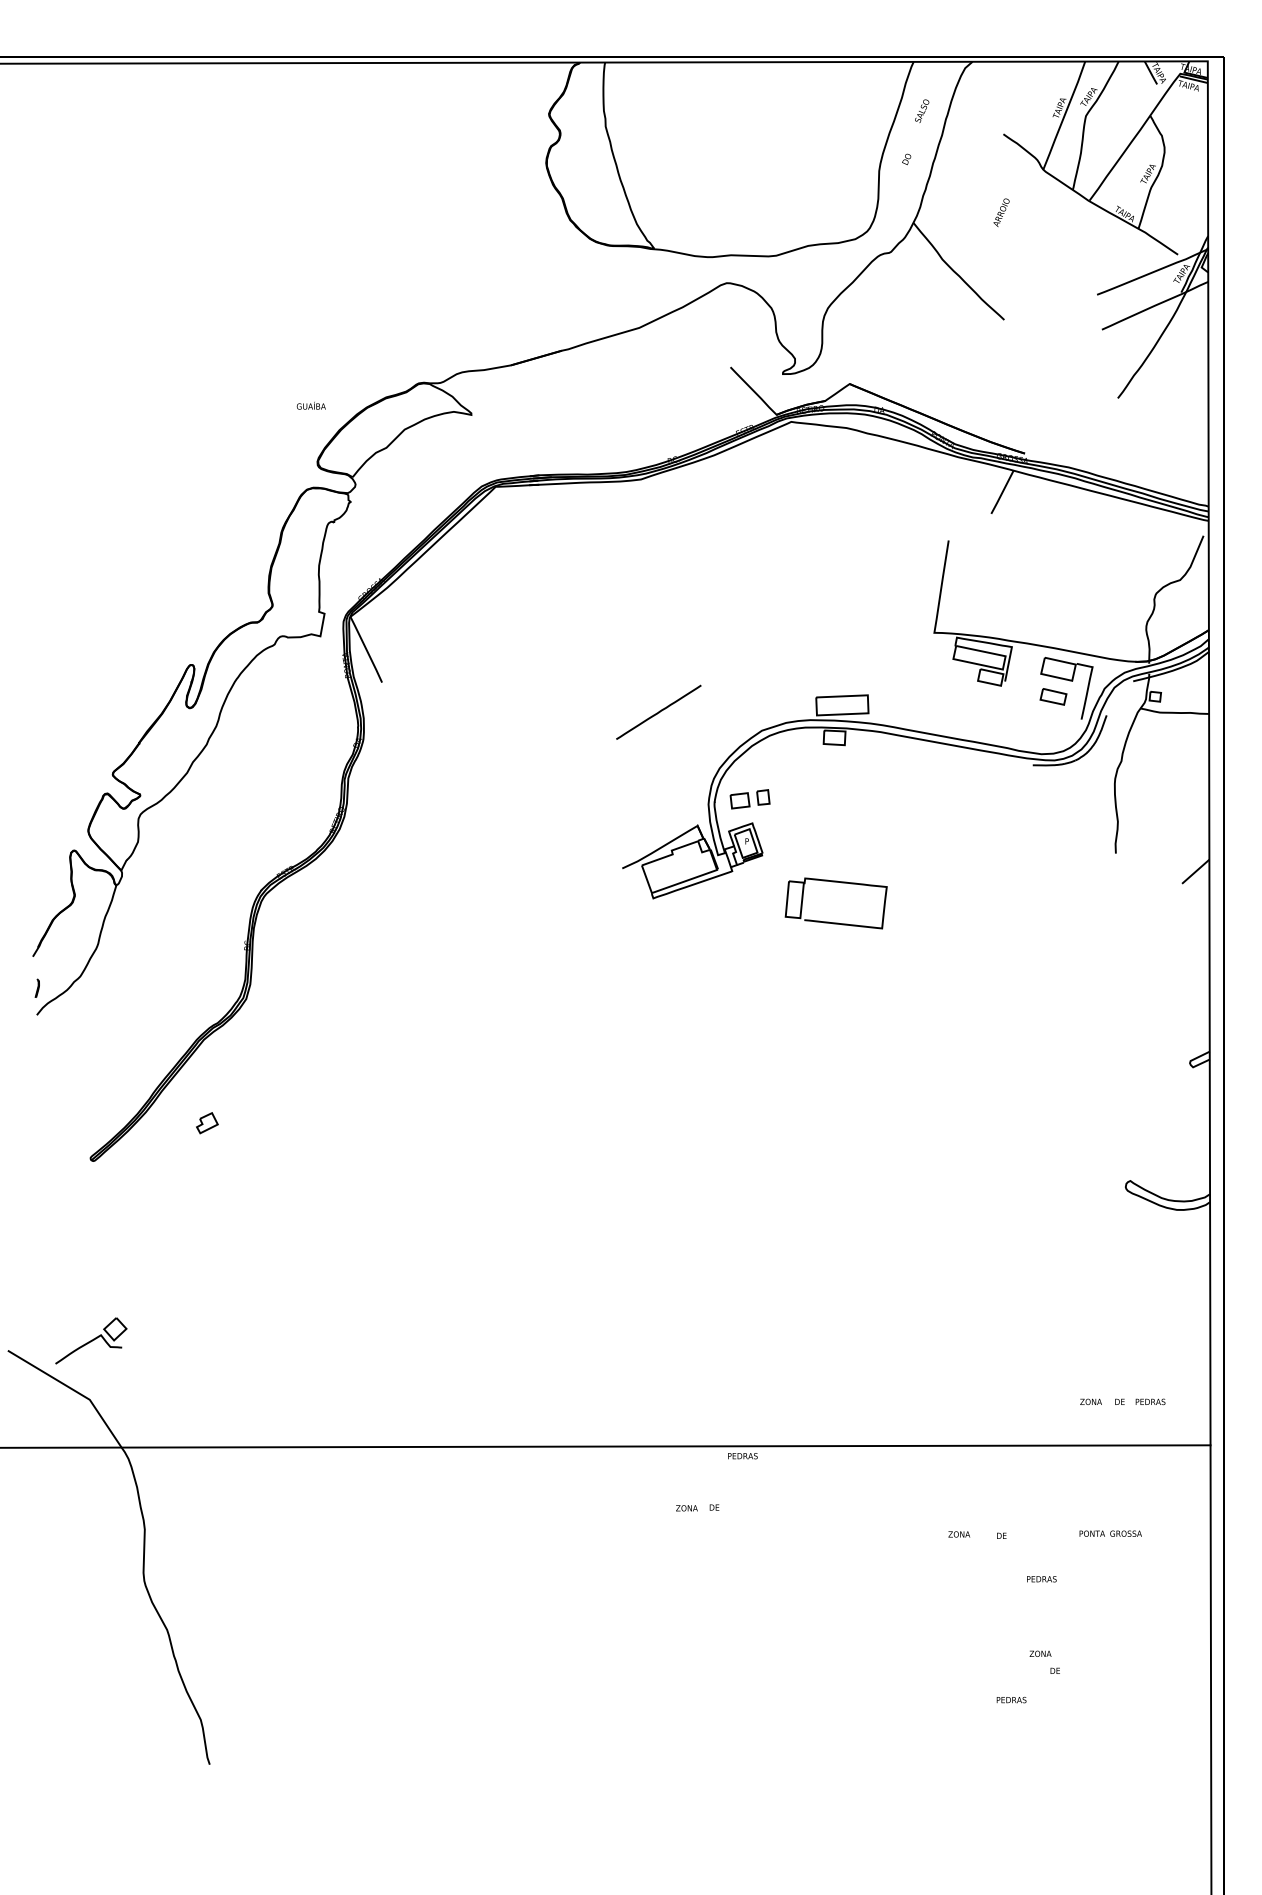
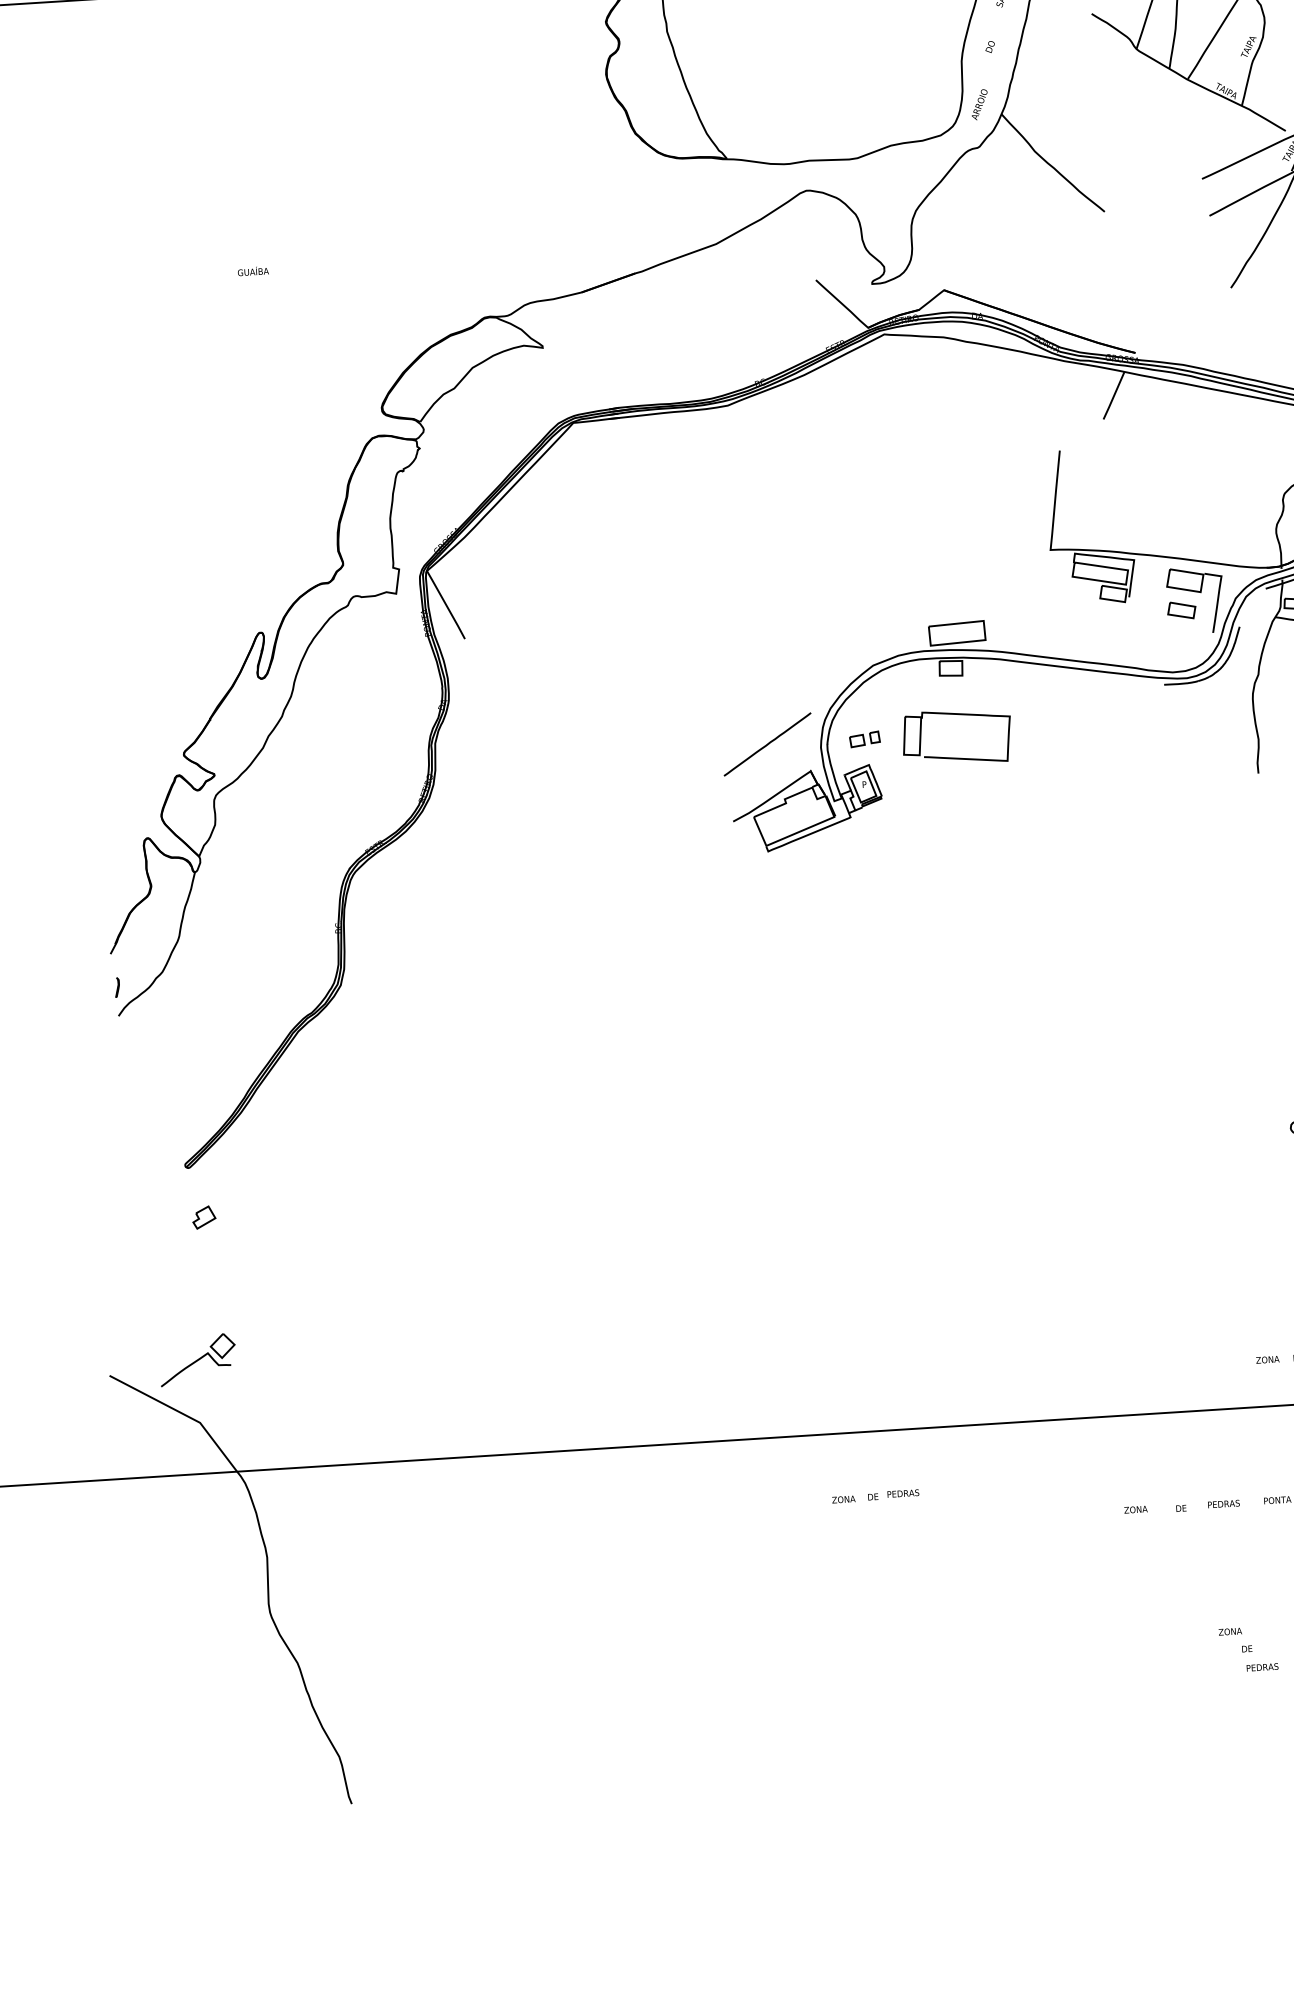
text: (1001, 212) -> (979, 104), moved
text: (310, 405) -> (252, 270), moved
line: (658, 711) -> (767, 743), moved
part: (749, 798) -> (864, 738), size x0.71
part: (829, 921) -> (950, 756), moved
part: (207, 1123) -> (204, 1217), moved
text: (742, 1456) -> (902, 1494), moved
text: (1041, 1579) -> (1223, 1504), moved
text: (1011, 1699) -> (1262, 1666), moved

